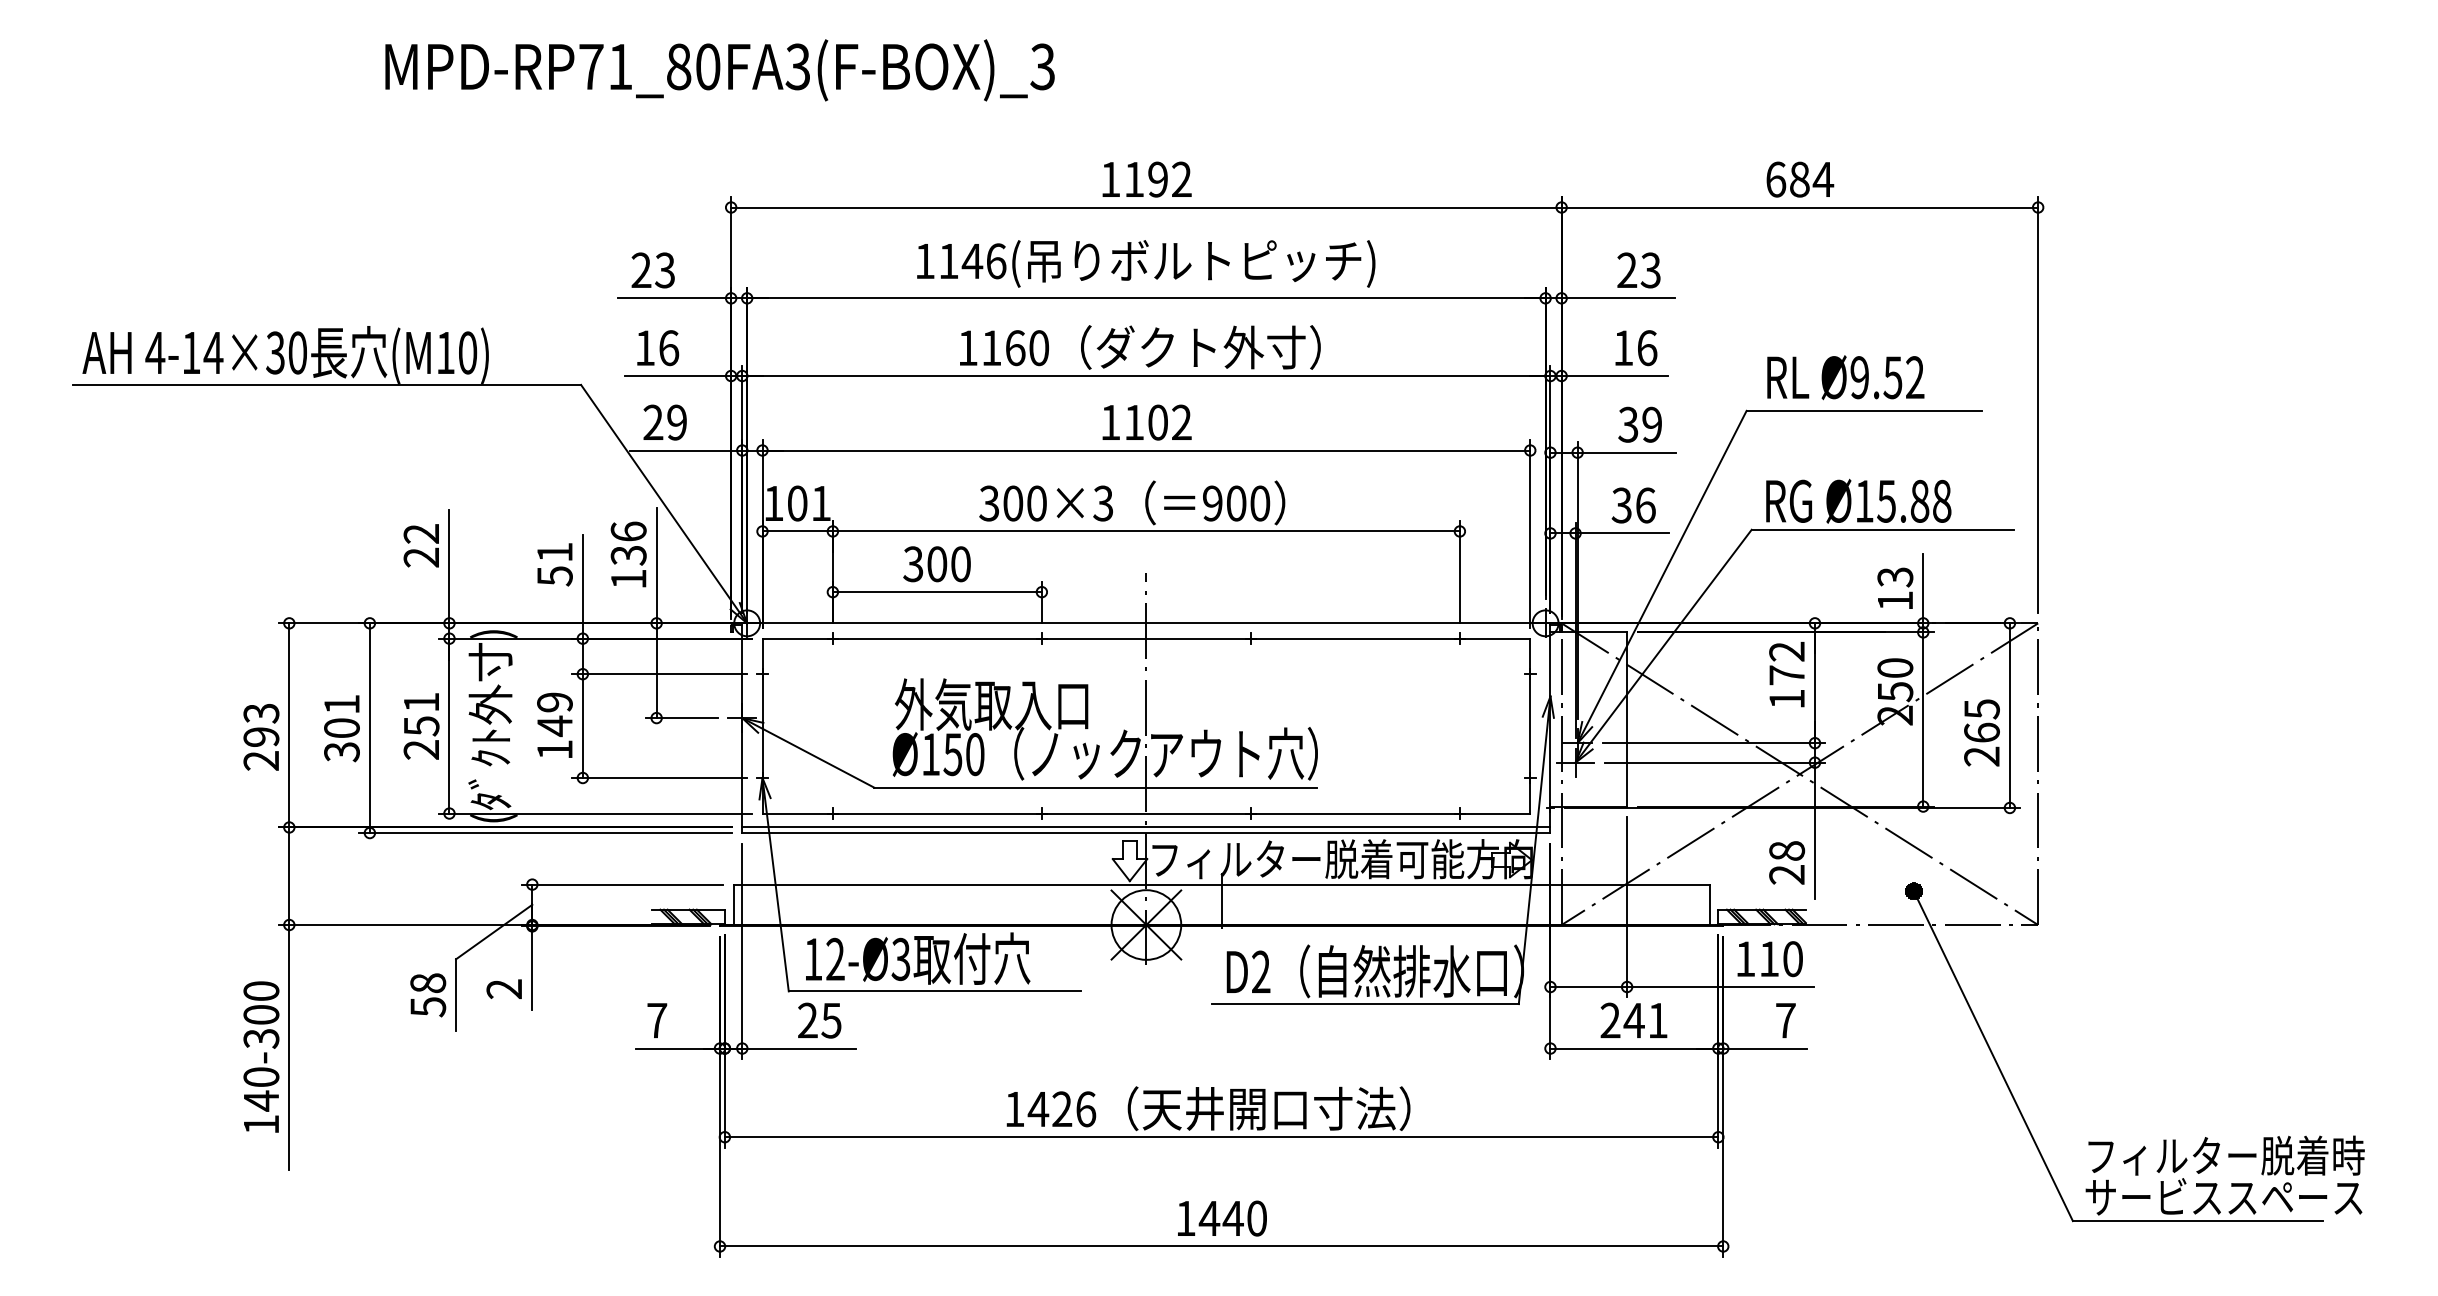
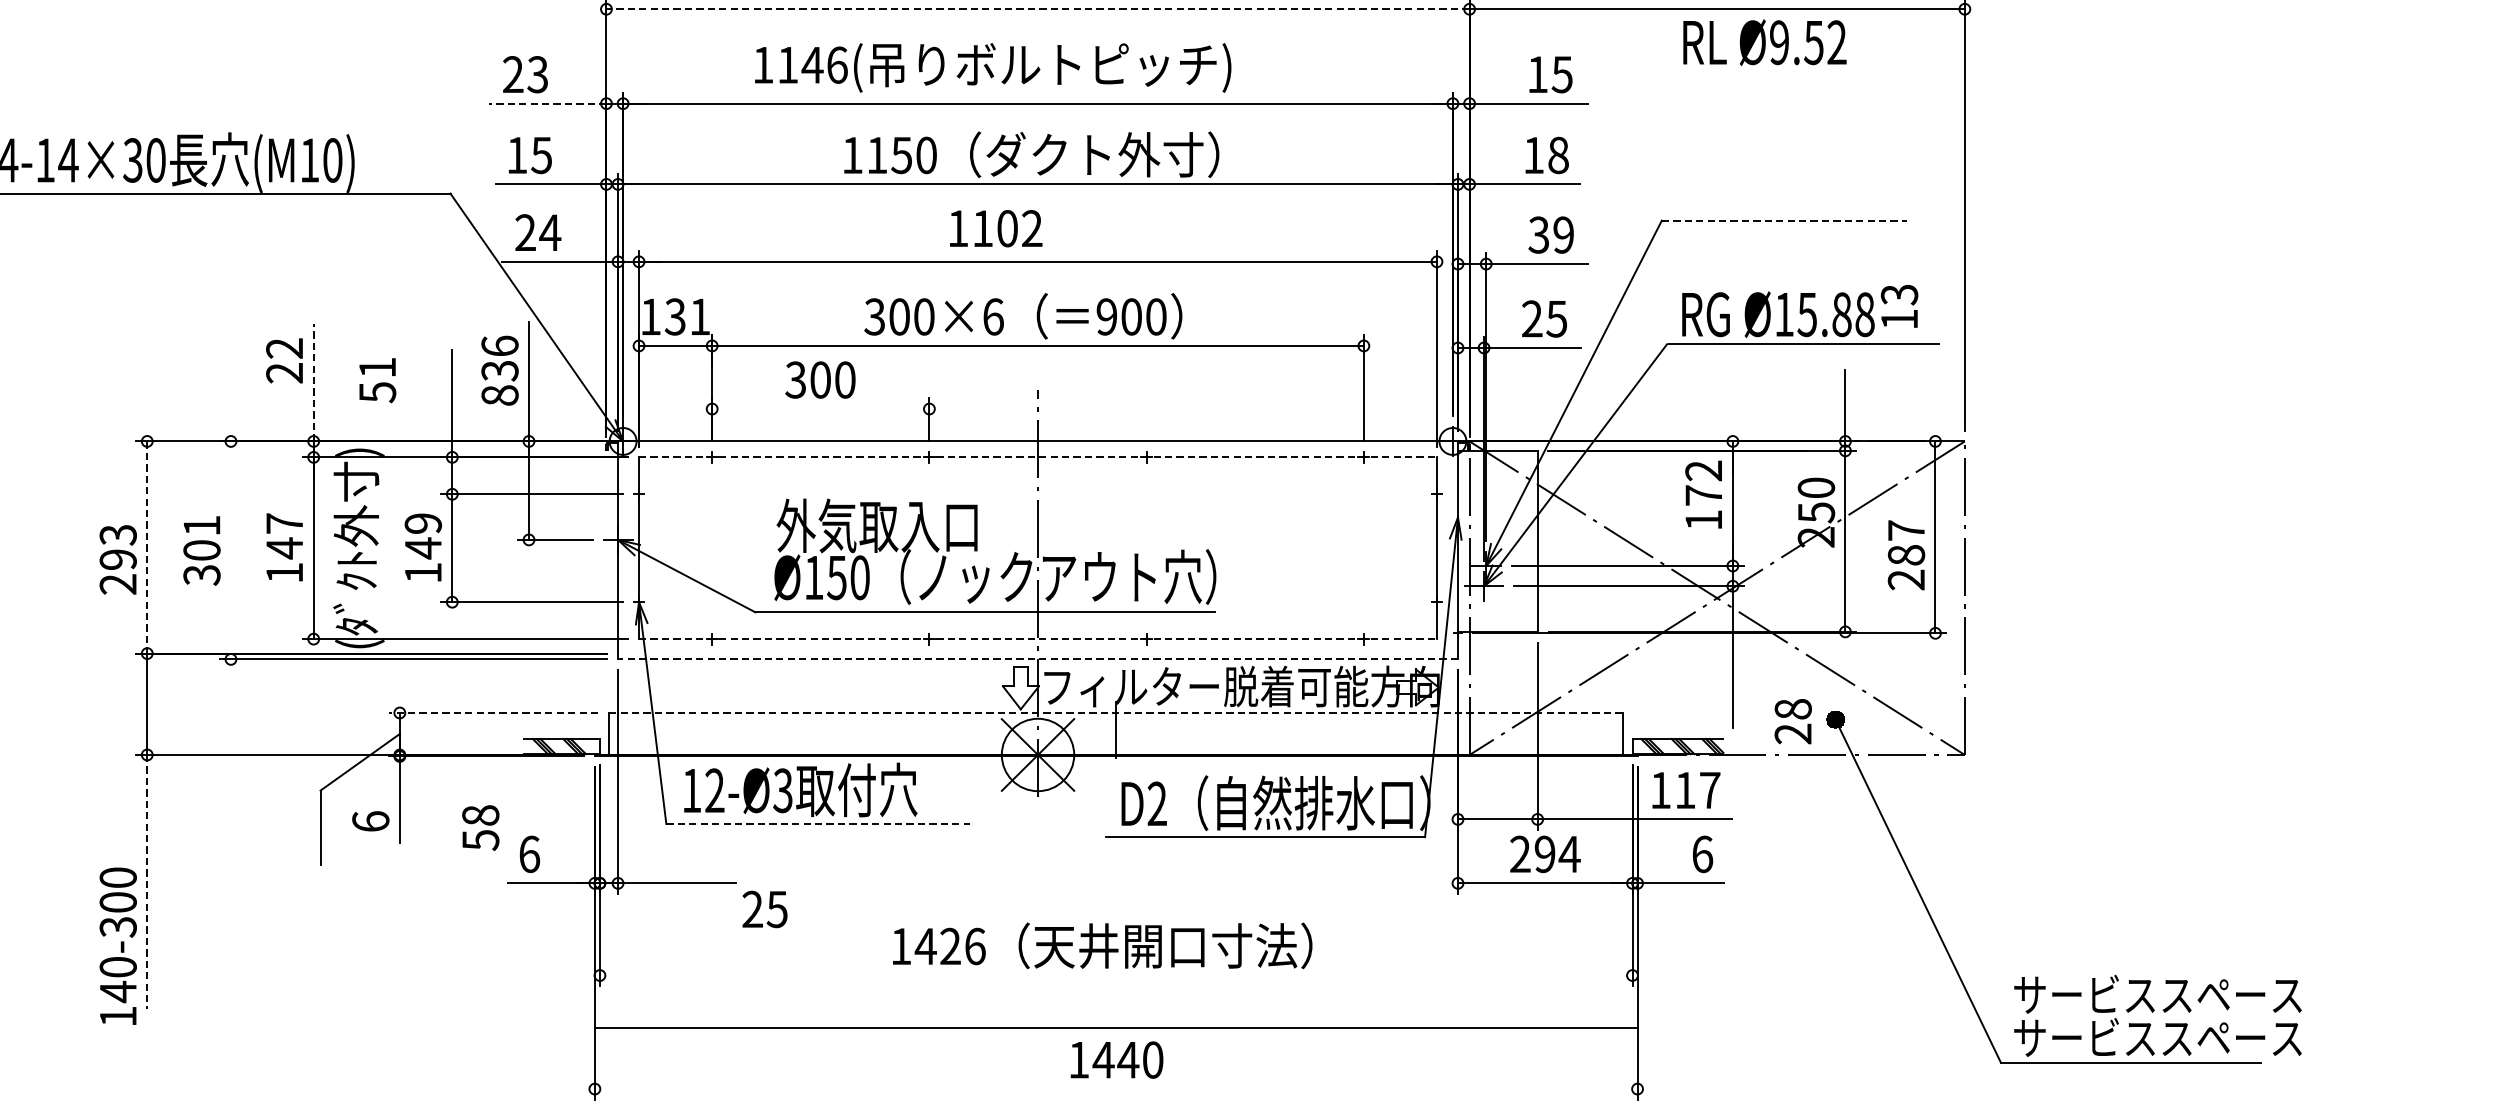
line: (1145, 207) -> (1037, 9), solid -> dashed
text: (1146, 263) -> (993, 67), moved
text: (1638, 270) -> (1549, 74), 23 -> 15
line: (674, 298) -> (547, 103), solid -> dashed
text: (668, 348) -> (541, 155), 16 -> 15
text: (1015, 348) -> (901, 155), 1160 -> 1150
text: (1647, 348) -> (1558, 155), 16 -> 18
text: (1845, 377) -> (1764, 42), moved
line: (1864, 410) -> (1784, 220), solid -> dashed
text: (676, 422) -> (549, 232), 29 -> 24
text: (1146, 422) -> (995, 228), moved
text: (797, 503) -> (675, 316), 101 -> 131
text: (1103, 503) -> (993, 316), 300×3 -> 300×6
text: (1633, 505) -> (1544, 318), 36 -> 25
text: (554, 564) -> (377, 380), moved
line: (449, 566) -> (313, 382), solid -> dashed
text: (628, 578) -> (499, 394), 136 -> 836
text: (1895, 587) -> (1899, 305), moved
line: (936, 592) -> (819, 409), removed
line: (1146, 638) -> (1038, 457), solid -> dashed
text: (1981, 720) -> (1905, 542), 265 -> 287
line: (289, 725) -> (147, 547), solid -> dashed
text: (421, 725) -> (284, 547), 251 -> 147
line: (369, 728) -> (230, 550), removed
line: (1146, 813) -> (1038, 639), solid -> dashed
line: (1146, 827) -> (1038, 653), removed
line: (1145, 833) -> (1037, 659), solid -> dashed
text: (1787, 862) -> (1793, 721), moved
line: (622, 884) -> (493, 712), solid -> dashed
line: (1221, 884) -> (1116, 712), solid -> dashed
text: (1792, 959) -> (1709, 790), 110 -> 117
text: (504, 989) -> (370, 821), 2 -> 6
line: (934, 991) -> (817, 824), solid -> dashed
text: (428, 995) -> (481, 828), moved
text: (657, 1020) -> (529, 854), 7 -> 6
text: (819, 1020) -> (764, 909), moved
text: (1645, 1020) -> (1556, 854), 241 -> 294
text: (1785, 1020) -> (1702, 854), 7 -> 6
line: (289, 1047) -> (147, 882), solid -> dashed
text: (261, 1056) -> (118, 945), moved
line: (1221, 1137) -> (1116, 975), removed
text: (2224, 1155) -> (2158, 994), フィルター脱着時 -> サービススペース
line: (1221, 1246) -> (1116, 1027), moved

